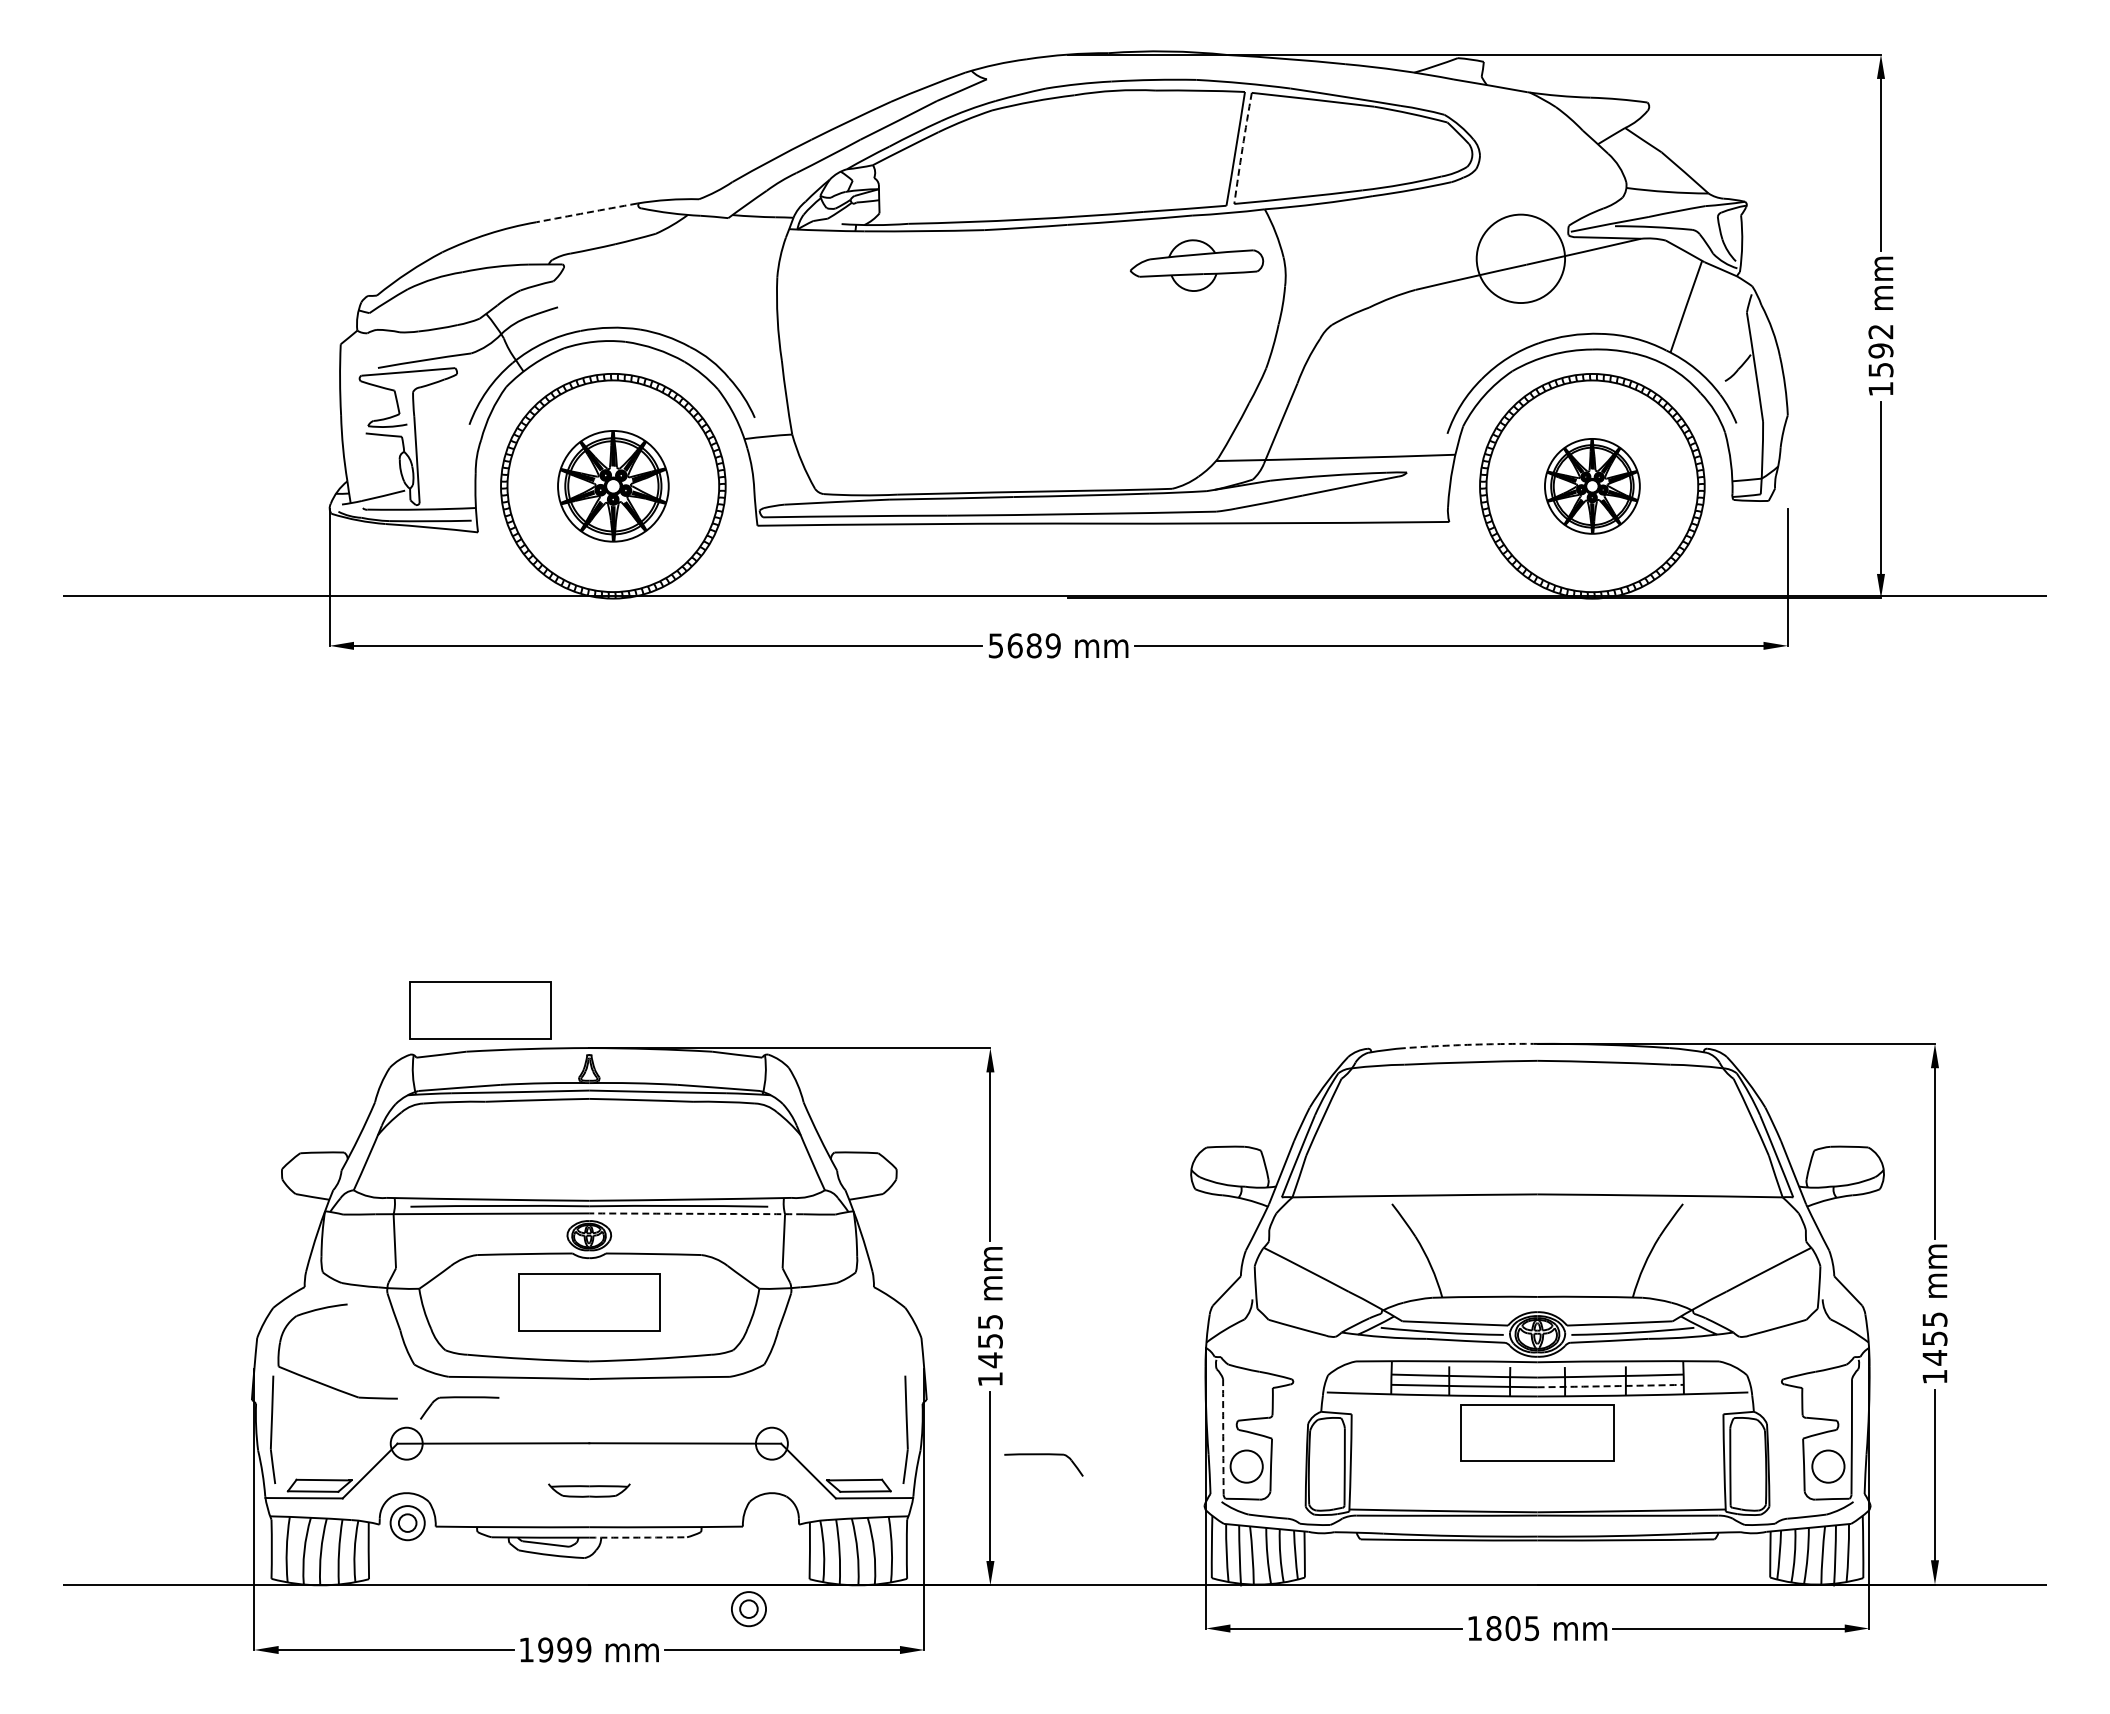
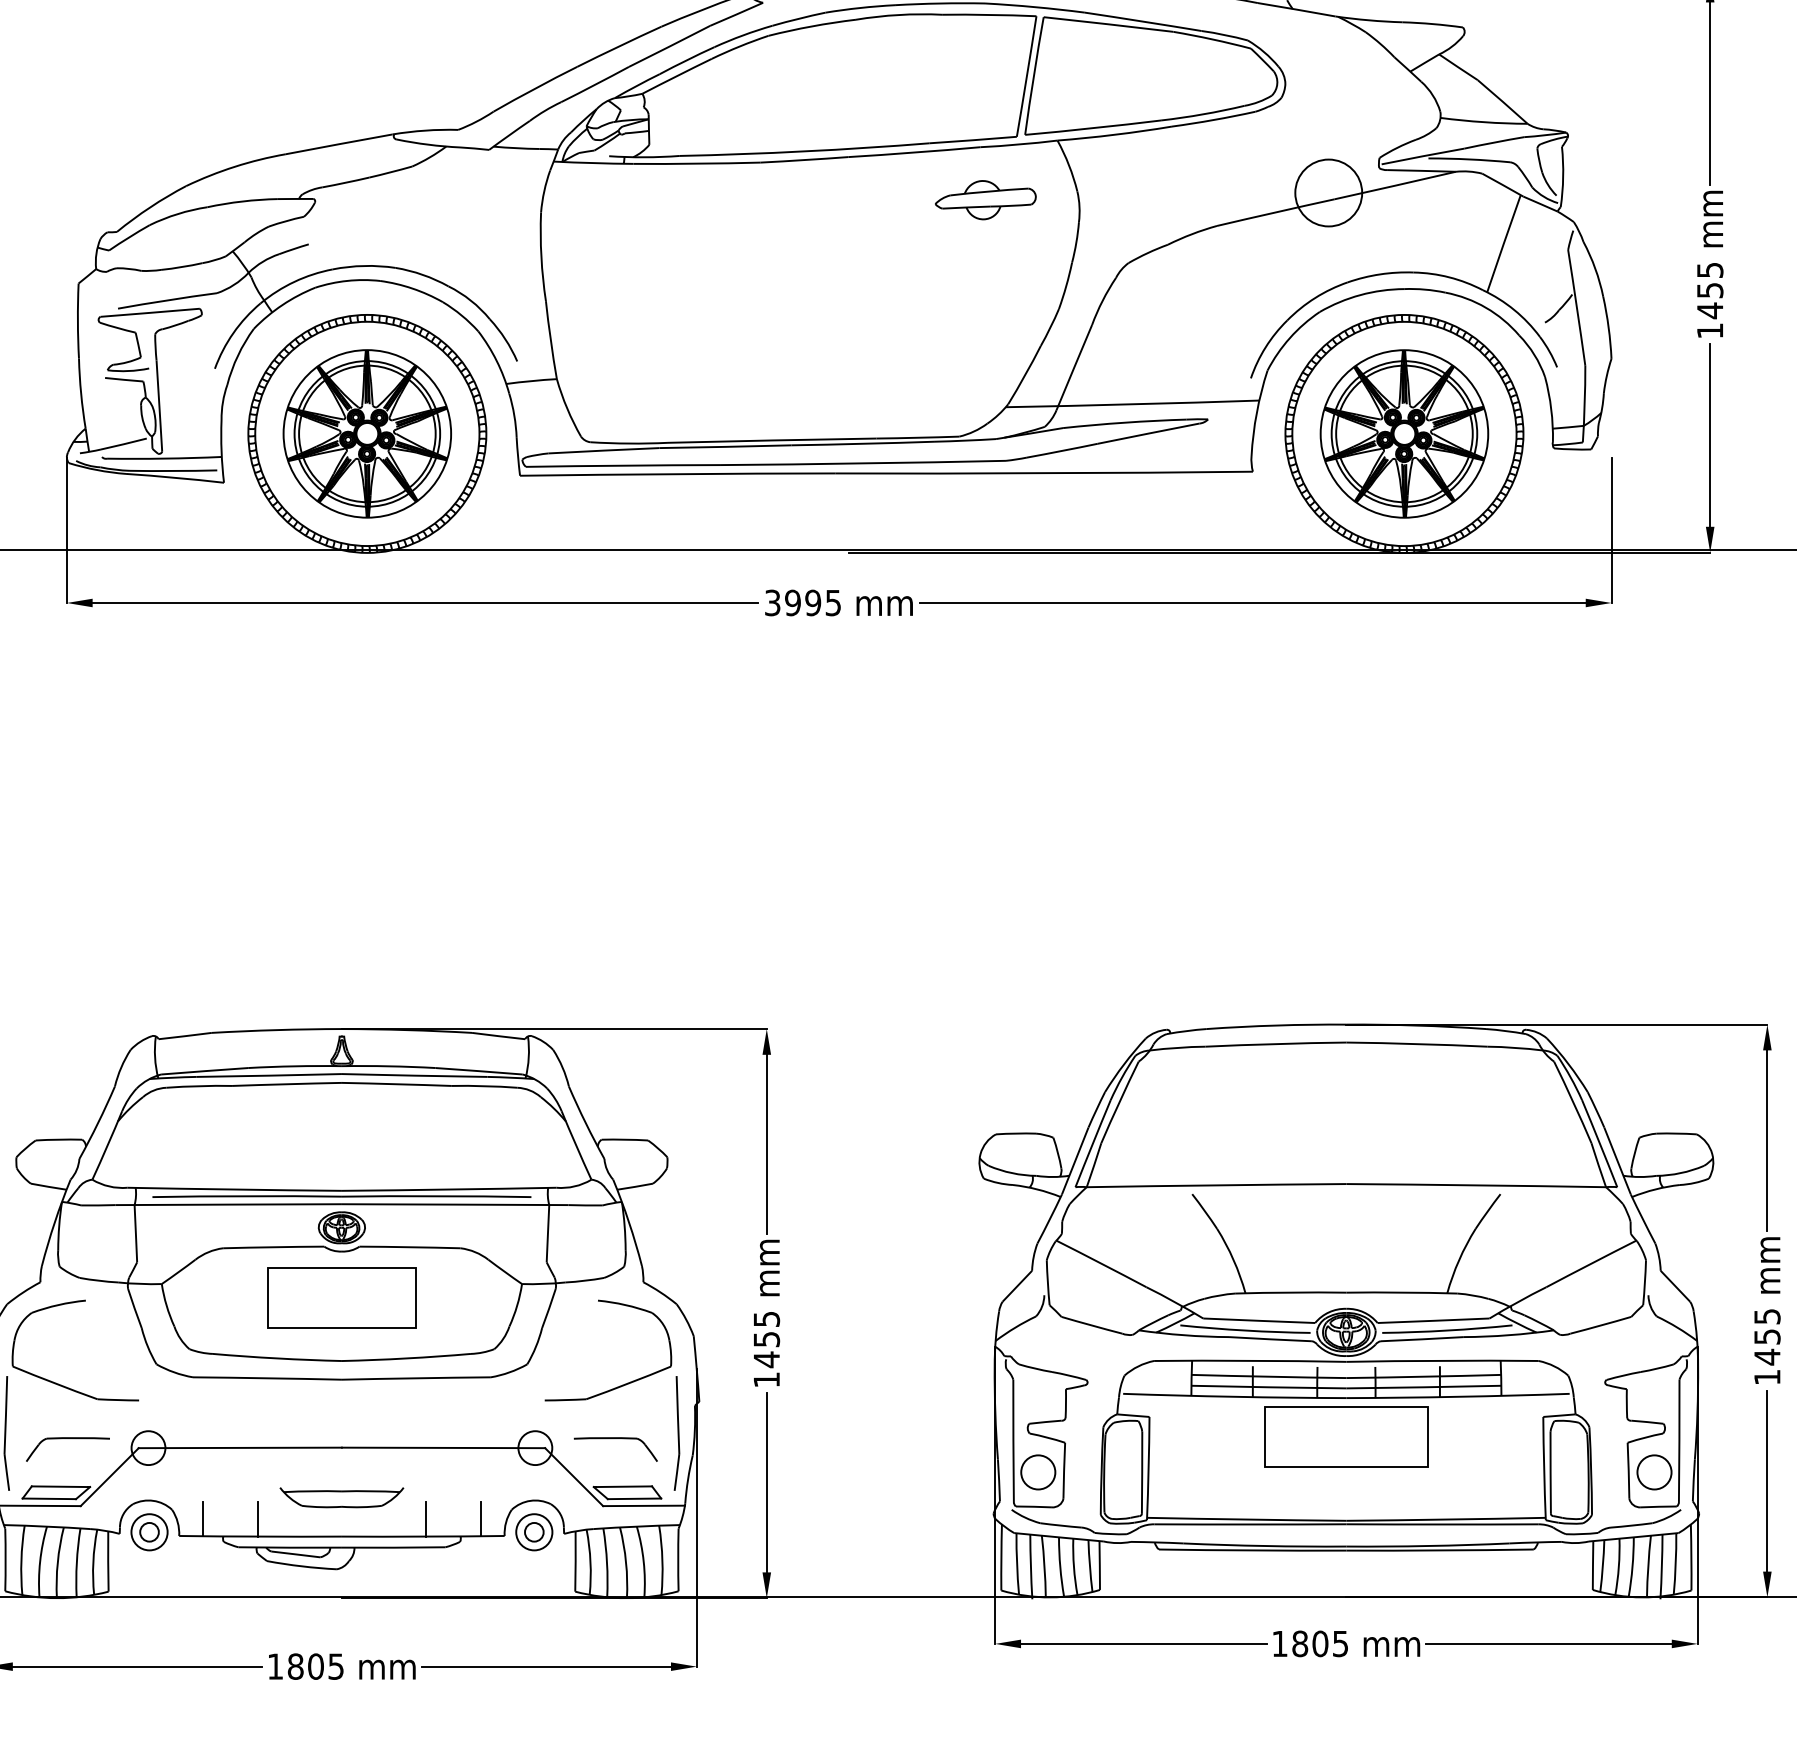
arc: (1242, 148) -> (1033, 76), dashed -> solid
arc: (586, 212) -> (338, 143), dashed -> solid
circle: (1520, 258) -> (1328, 192), size x0.71
part: (1197, 265) -> (986, 200), size x0.71
text: (1880, 350) -> (1709, 290), 1592 -> 1455
part: (613, 486) -> (367, 434), size x1.43
part: (1592, 486) -> (1404, 434), size x1.67
text: (1024, 645) -> (802, 602), 5689 -> 3995
part: (480, 1010) -> (226, 989), removed
arc: (1471, 1044) -> (1276, 1025), dashed -> solid
arc: (696, 1213) -> (455, 1204), dashed -> solid
part: (851, 1384) -> (619, 1385), added
arc: (1610, 1386) -> (1423, 1387), dashed -> solid
part: (459, 1398) -> (67, 1439), moved
arc: (1223, 1436) -> (1013, 1440), dashed -> solid
part: (1043, 1455) -> (615, 1439), moved
part: (589, 1490) -> (342, 1497), size x1.43
line: (458, 1510) -> (203, 1518), added
line: (510, 1510) -> (258, 1518), added
line: (668, 1510) -> (425, 1518), added
line: (720, 1510) -> (480, 1518), added
arc: (638, 1537) -> (394, 1547), dashed -> solid
part: (748, 1609) -> (533, 1532), moved
text: (564, 1649) -> (315, 1666), 1999 -> 1805

